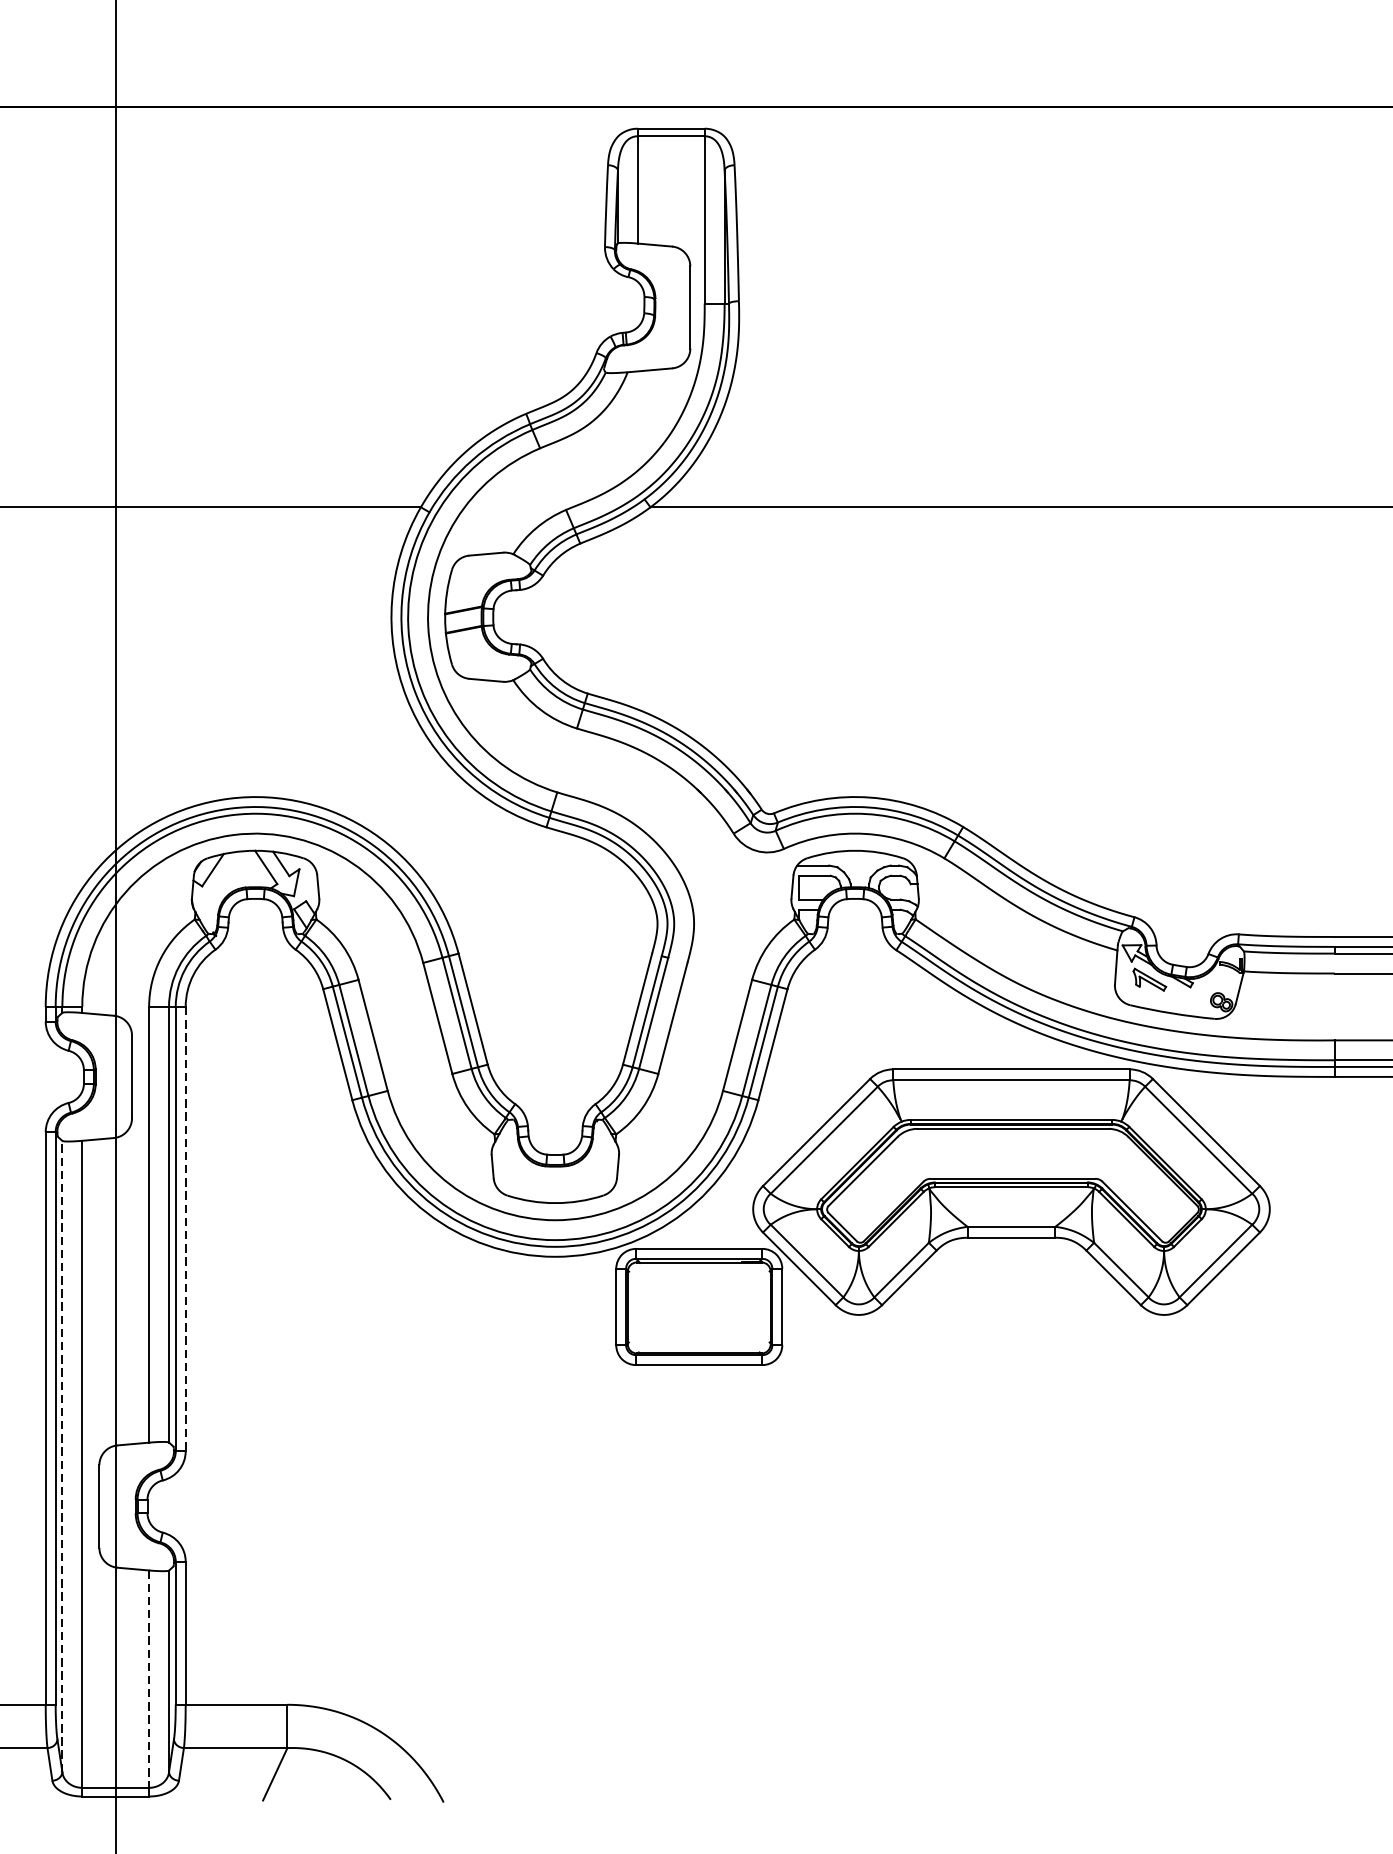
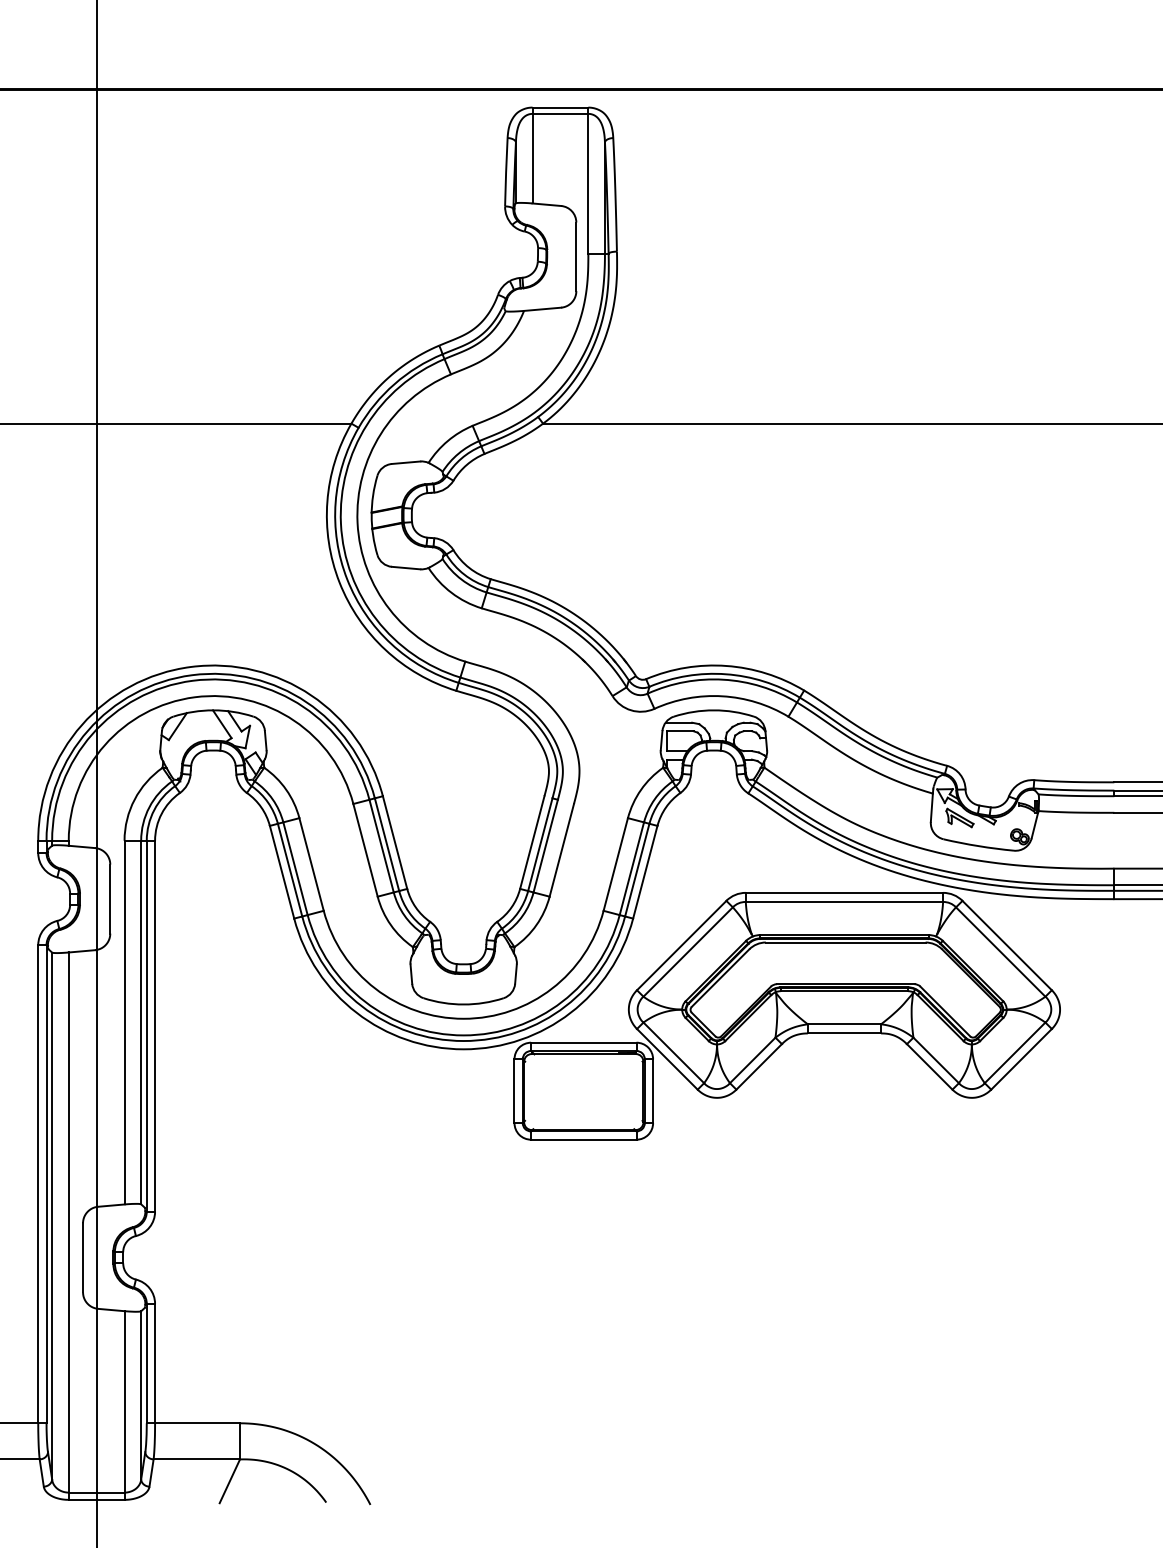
line: (186, 1229) -> (155, 1026), dashed -> solid
line: (62, 1455) -> (52, 1215), dashed -> solid
line: (149, 1678) -> (124, 1401), dashed -> solid

